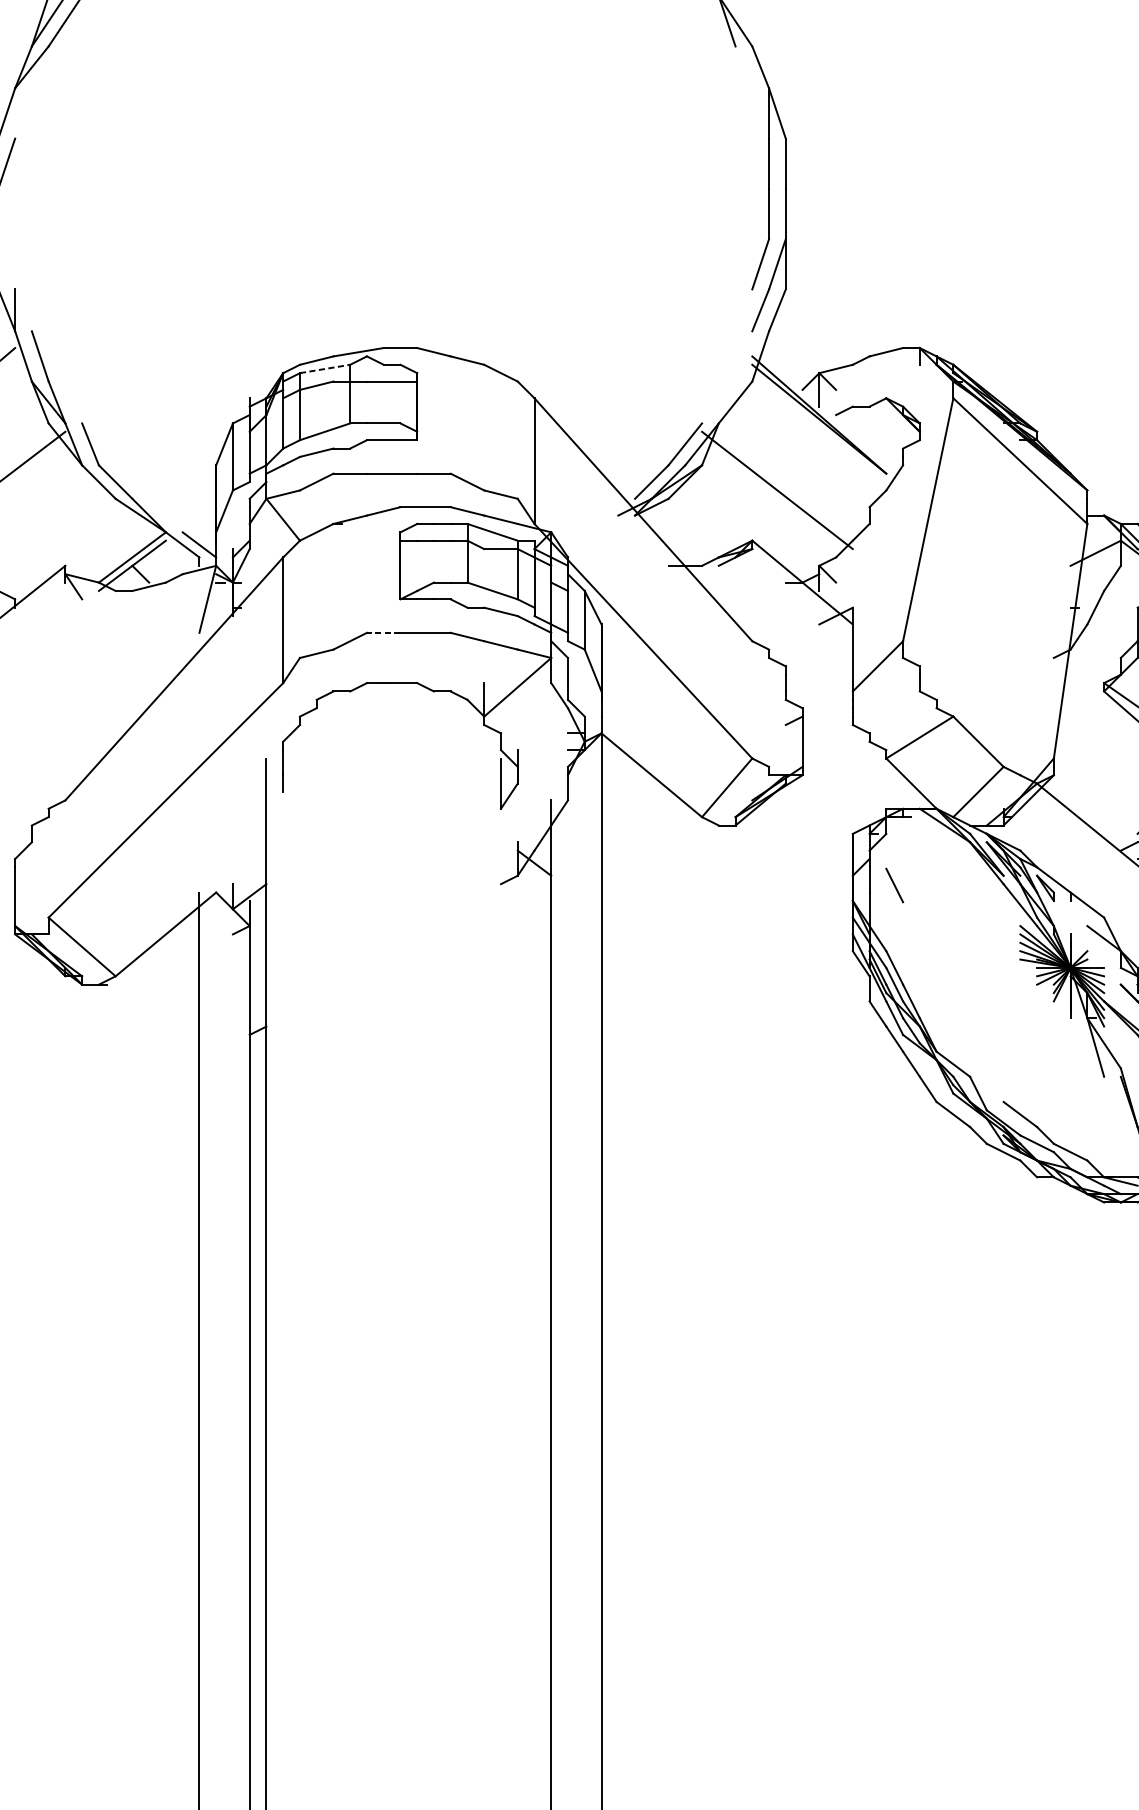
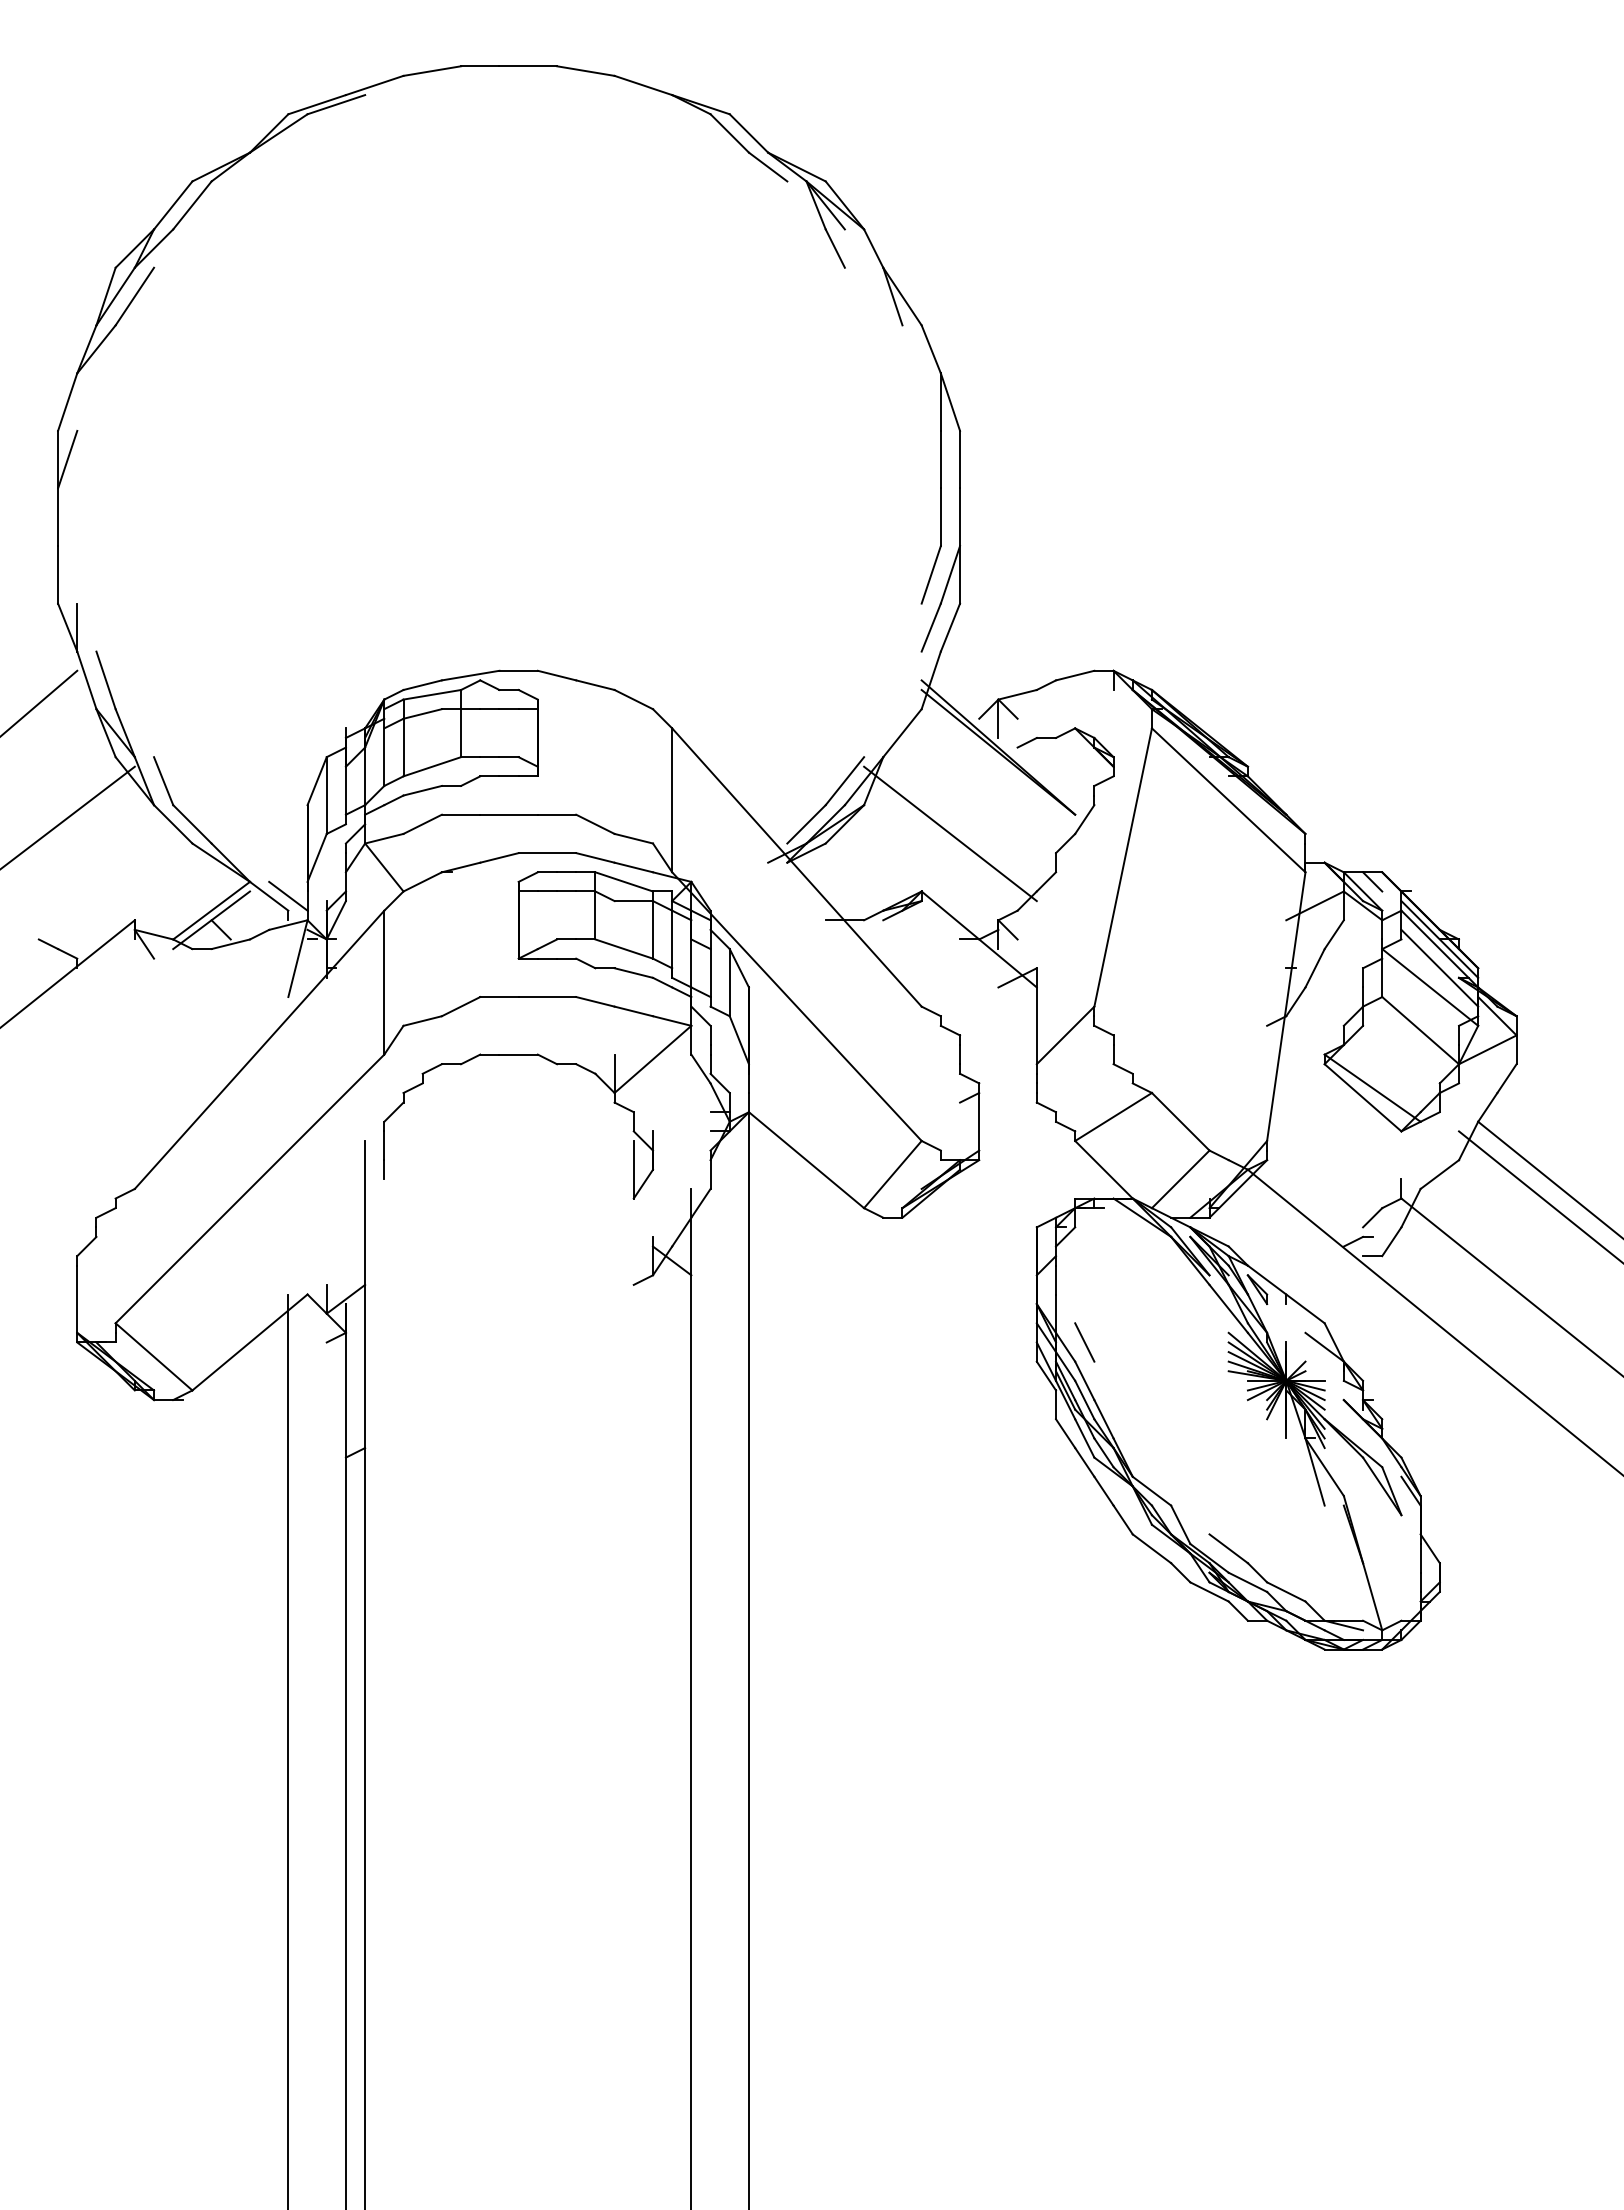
line: (325, 368) -> (432, 694), dashed -> solid
line: (382, 633) -> (498, 997), dashed -> solid
line: (894, 885) -> (1084, 1342), moved

